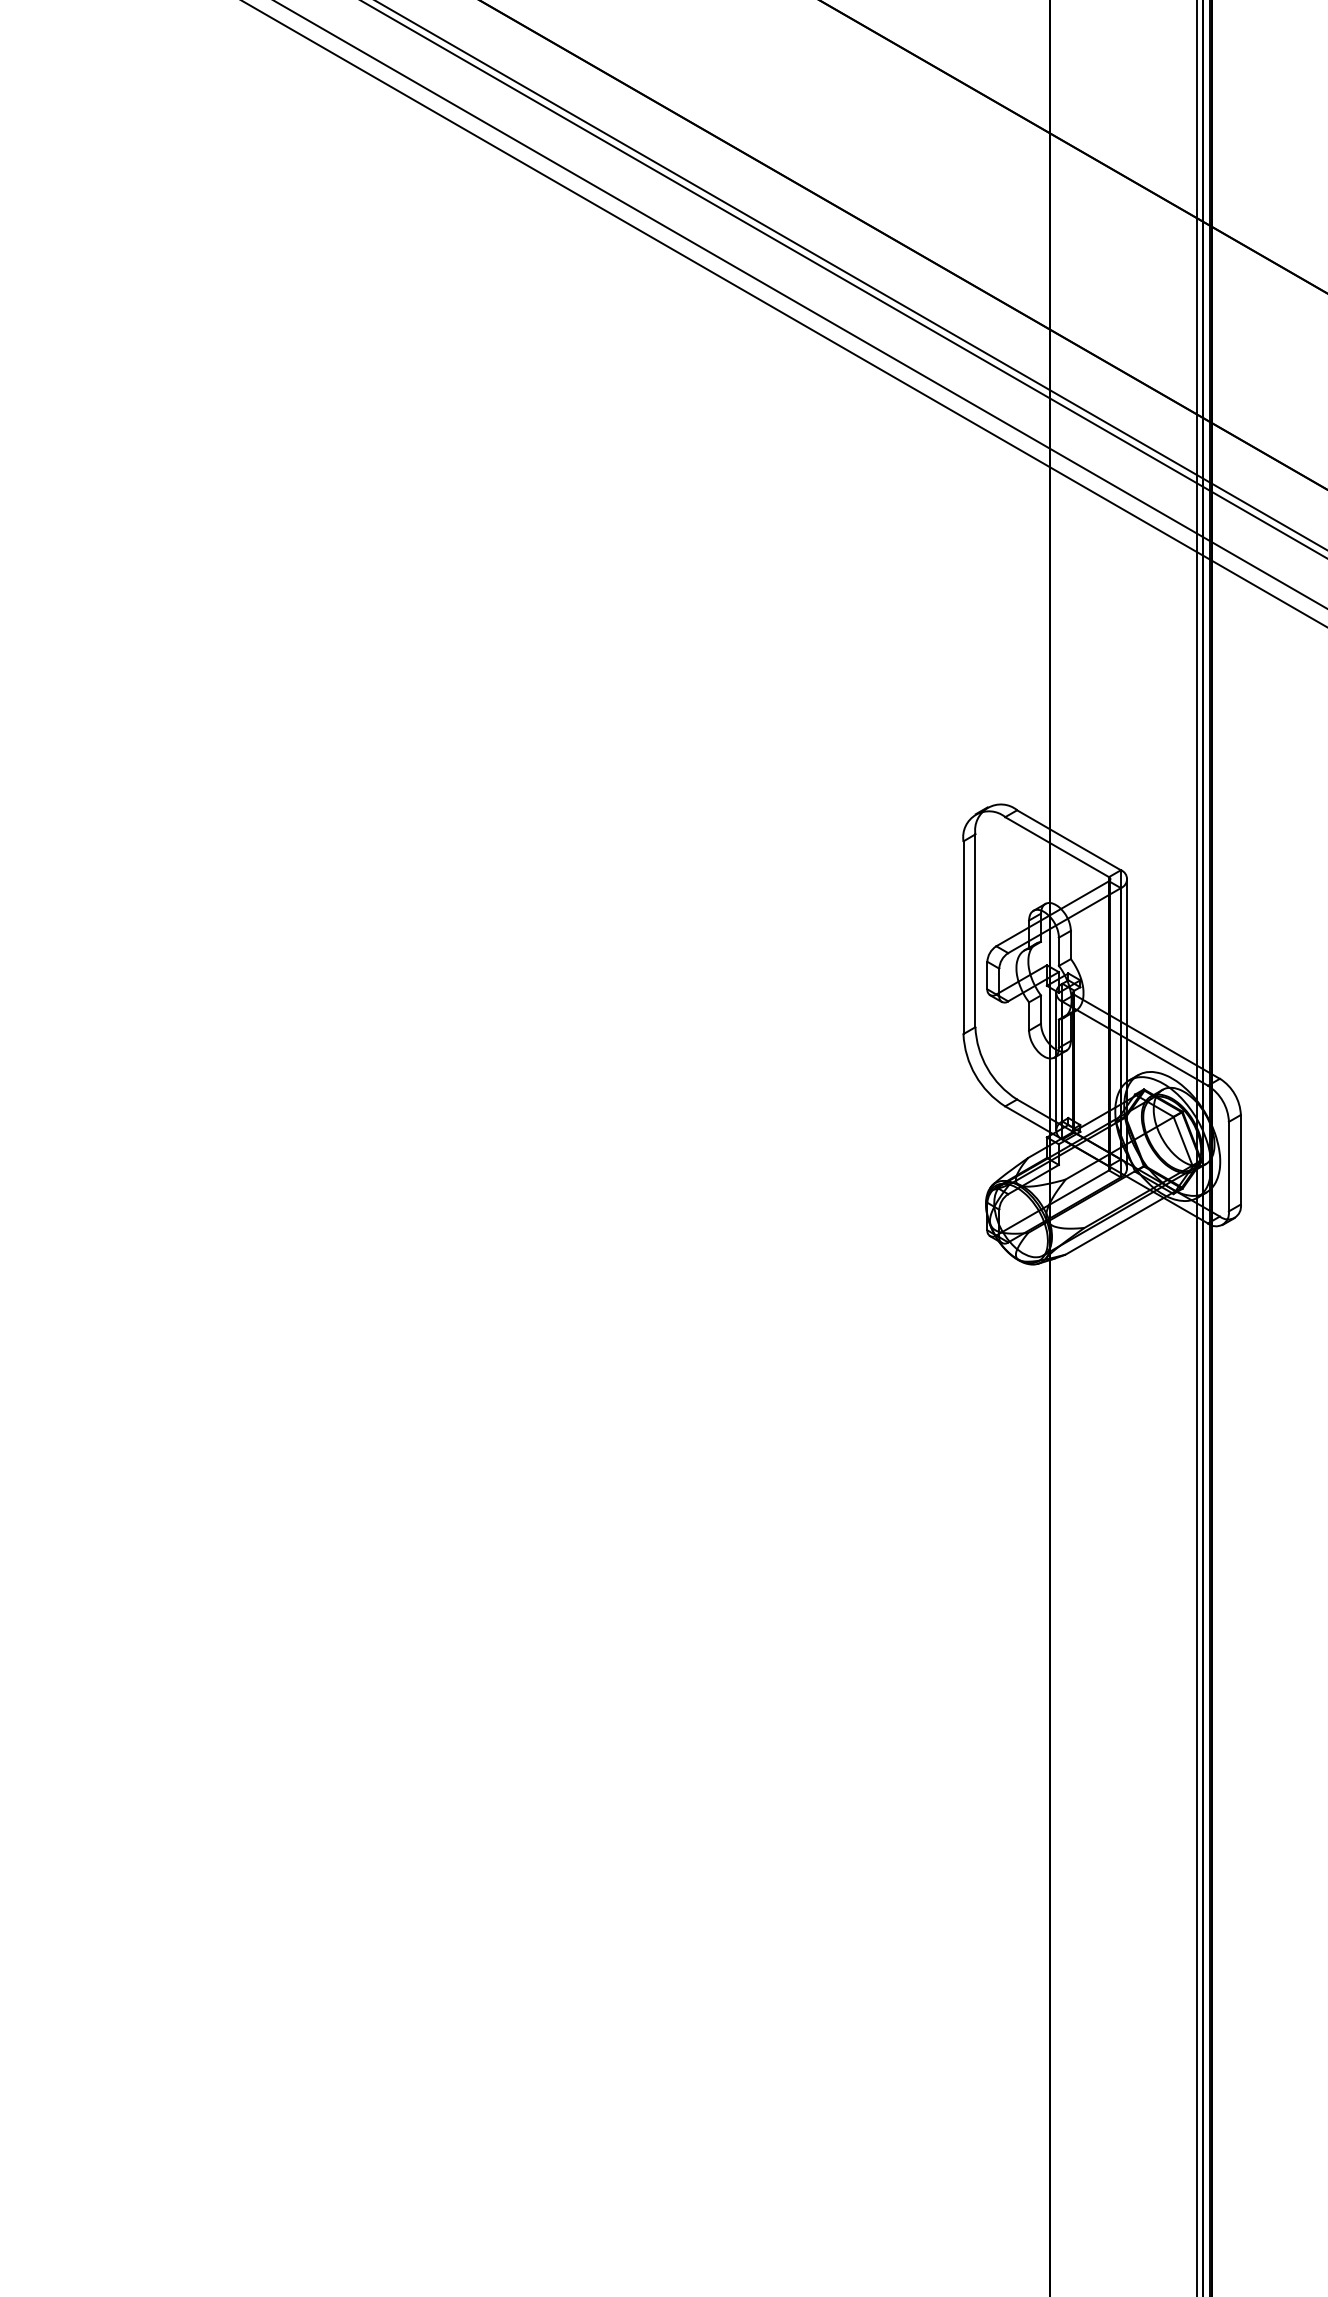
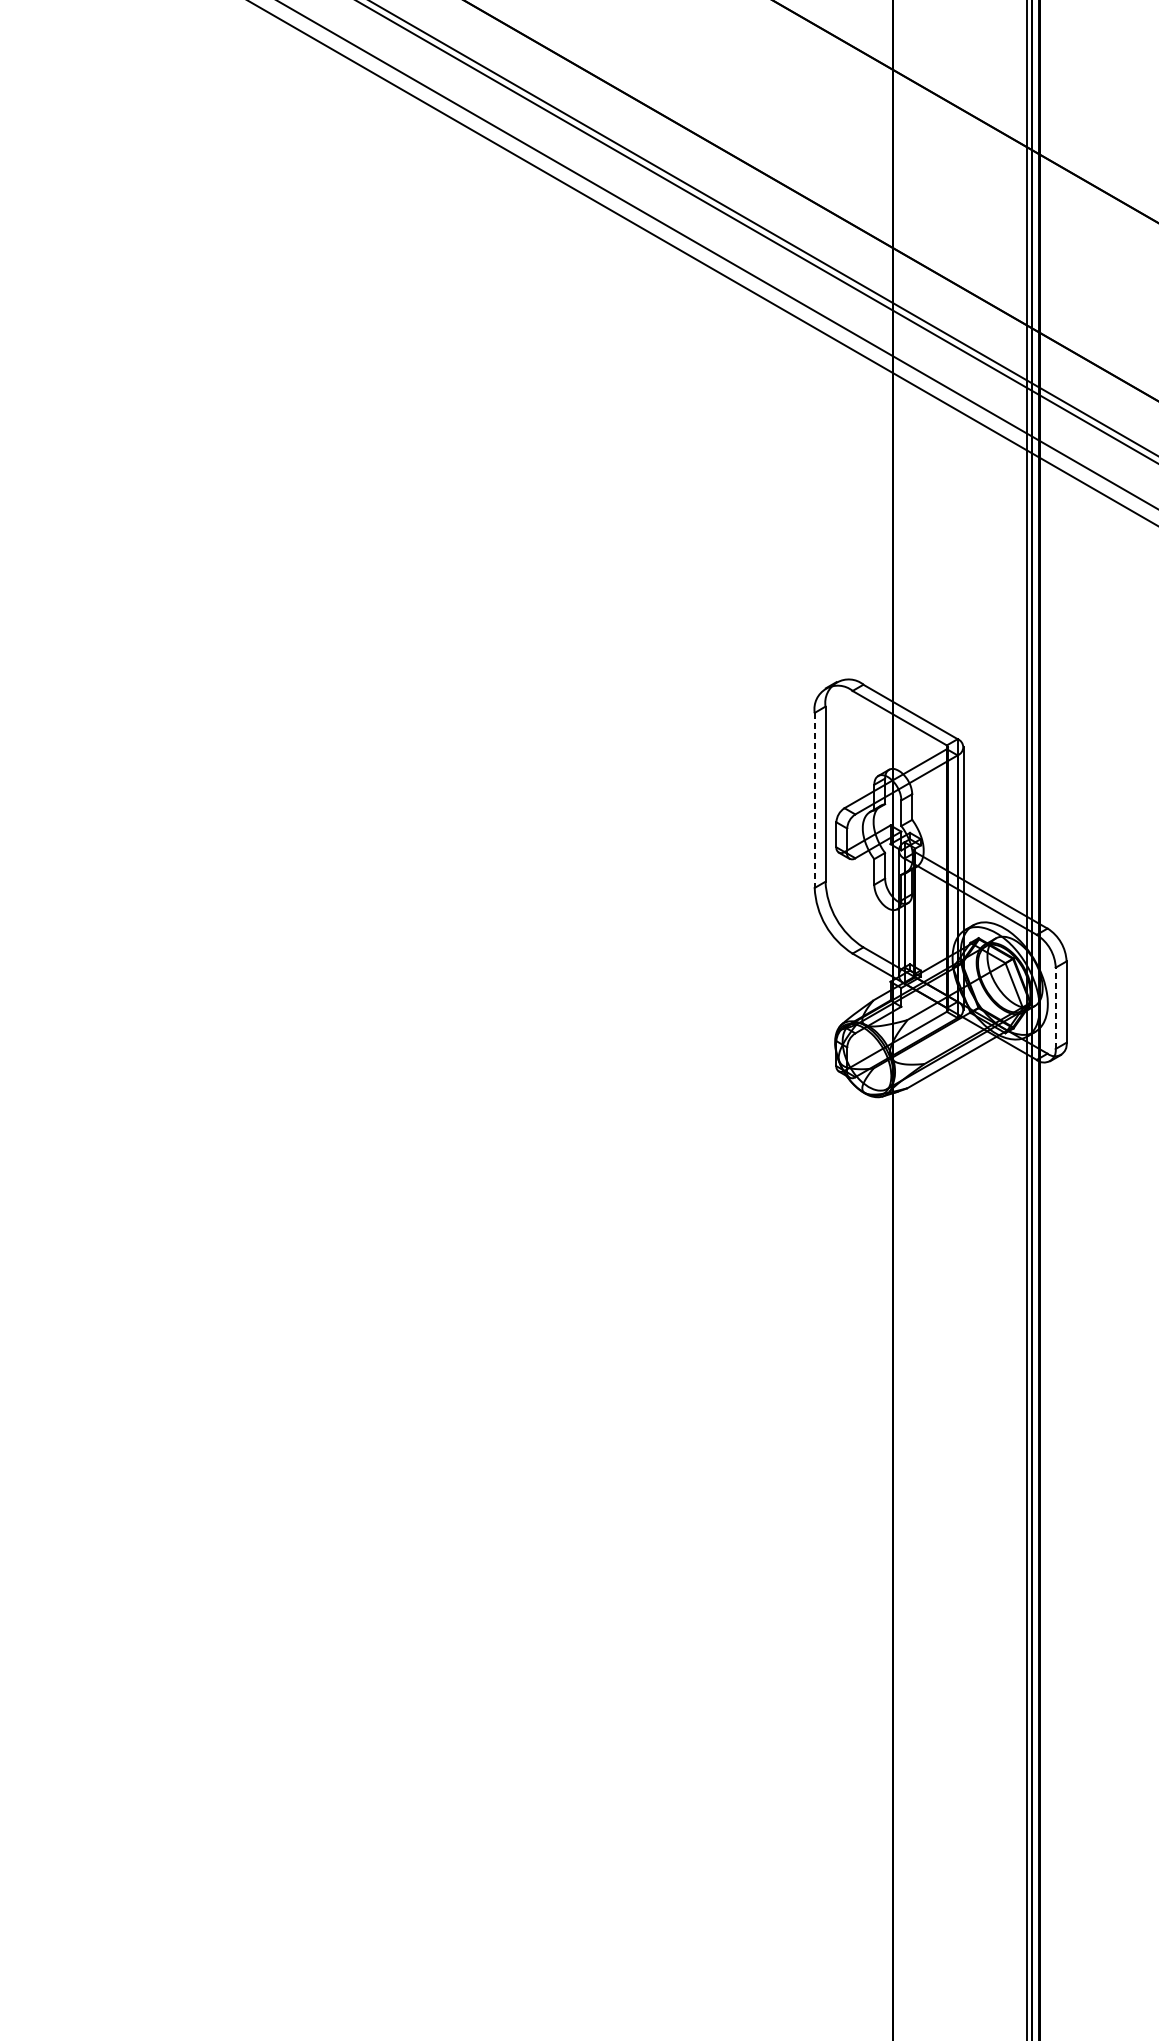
line: (963, 938) -> (814, 801), solid -> dashed
line: (1228, 1166) -> (1055, 1008), solid -> dashed

